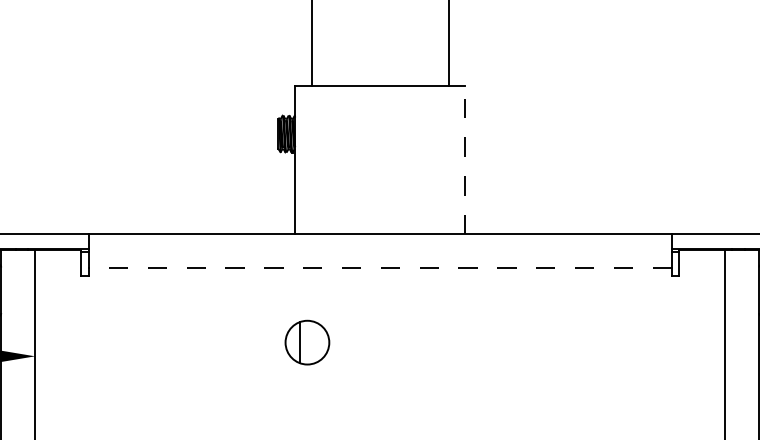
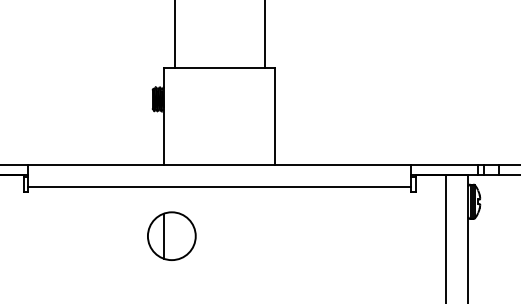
line: (465, 160) -> (275, 116), dashed -> solid
line: (380, 268) -> (219, 187), dashed -> solid
part: (306, 341) -> (171, 235), size x1.67

